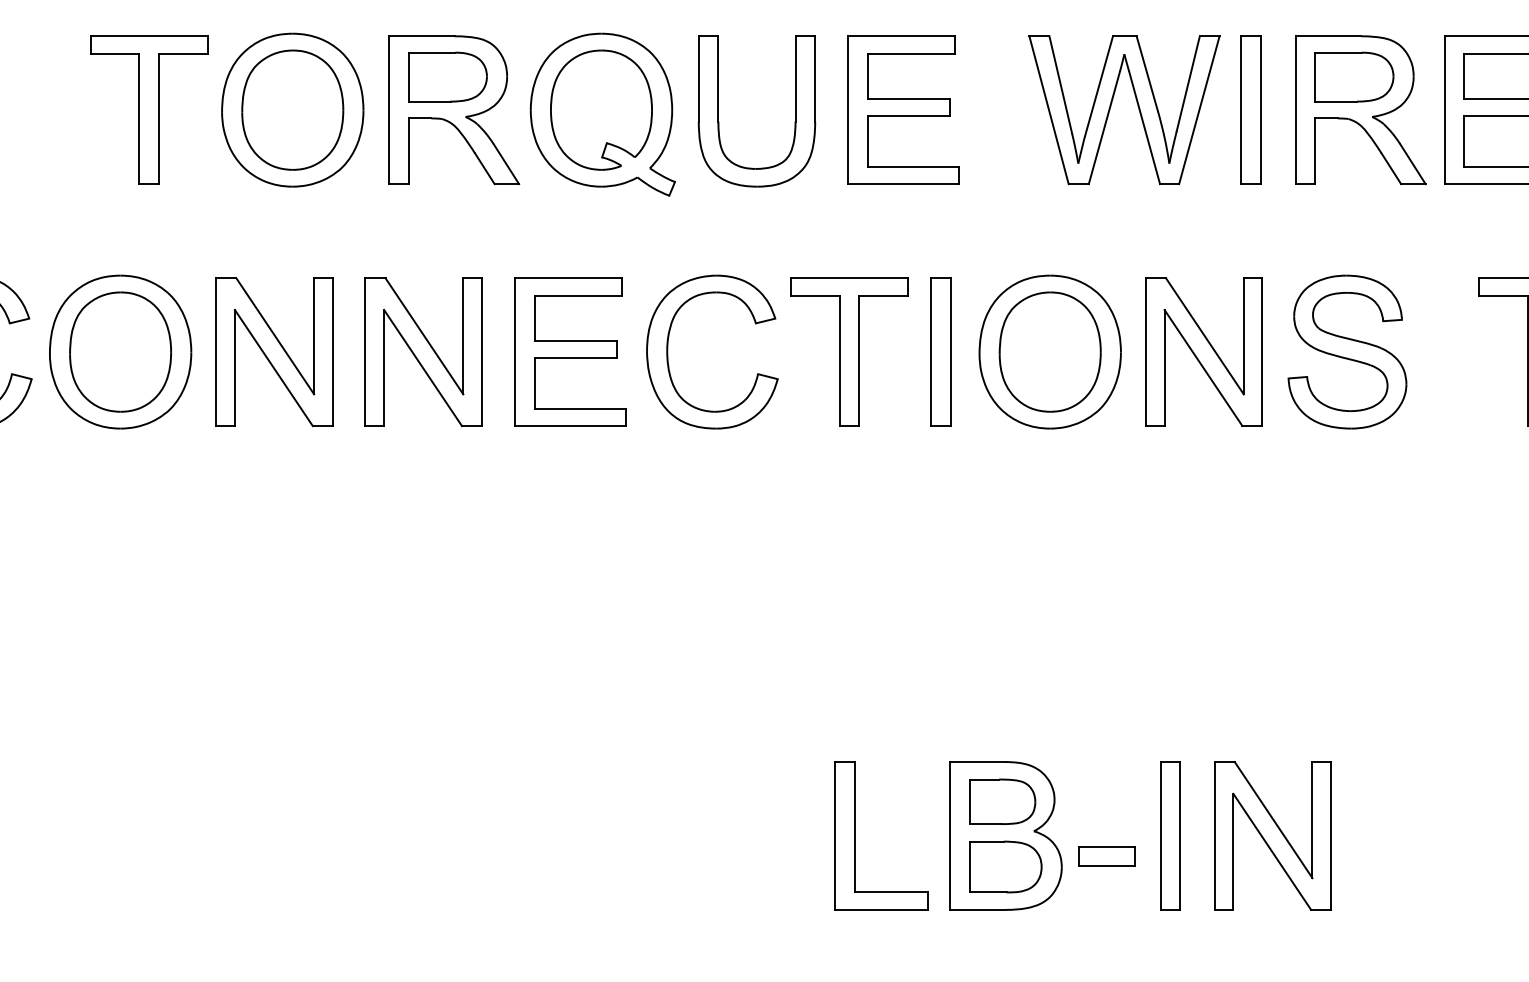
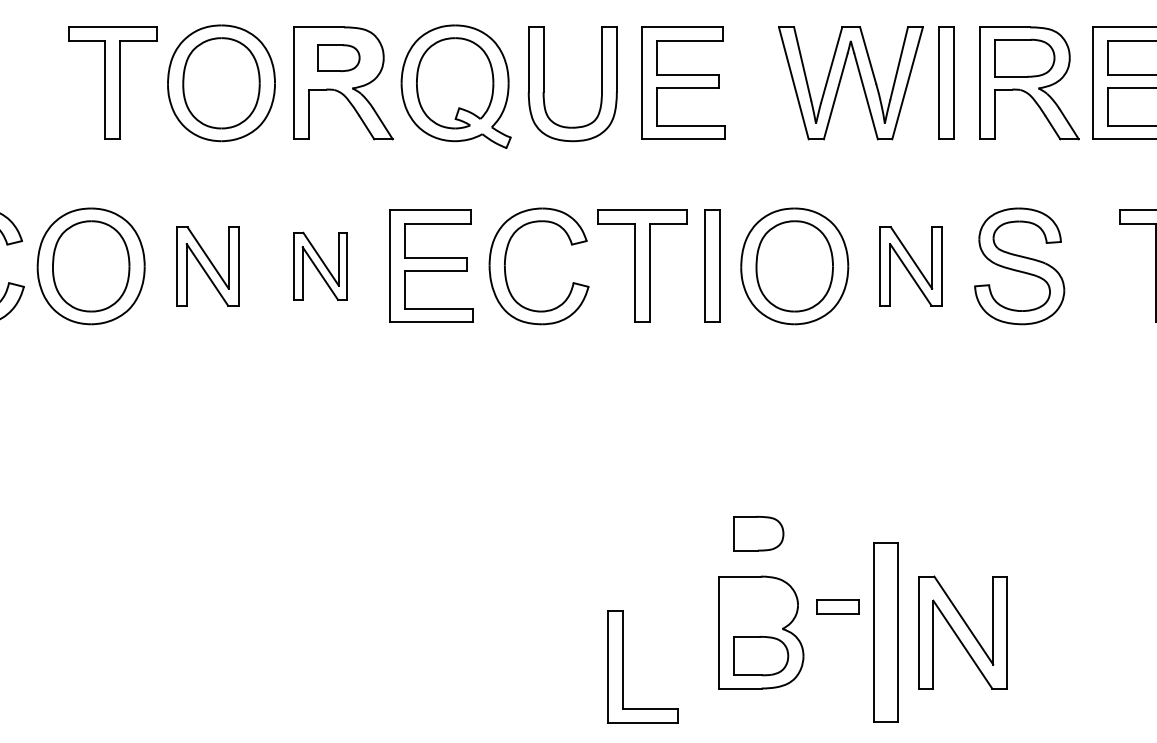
part: (447, 76) -> (338, 57), size x0.7
part: (274, 352) -> (207, 266), size x0.7
part: (423, 352) -> (320, 266), size x0.6
part: (1203, 352) -> (910, 266), size x0.7
part: (1002, 801) -> (758, 533), moved
part: (855, 835) -> (623, 666), moved
part: (1170, 835) -> (885, 632), size x1.6
part: (1106, 855) -> (837, 606), moved

